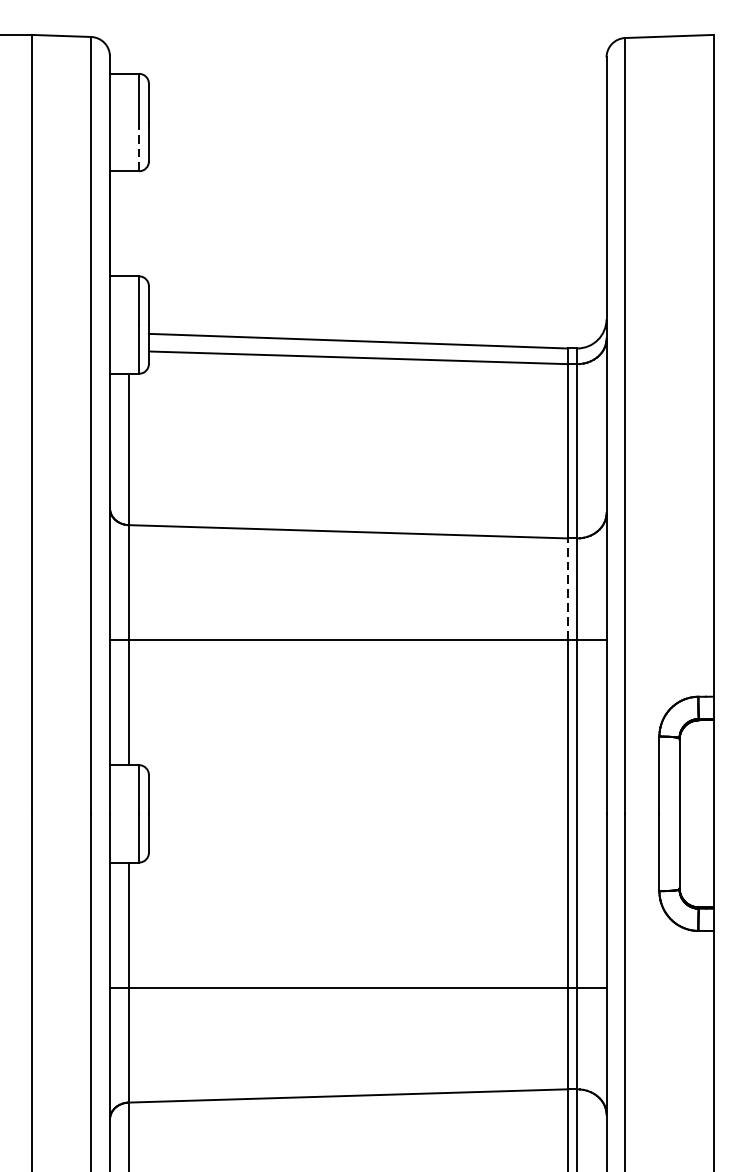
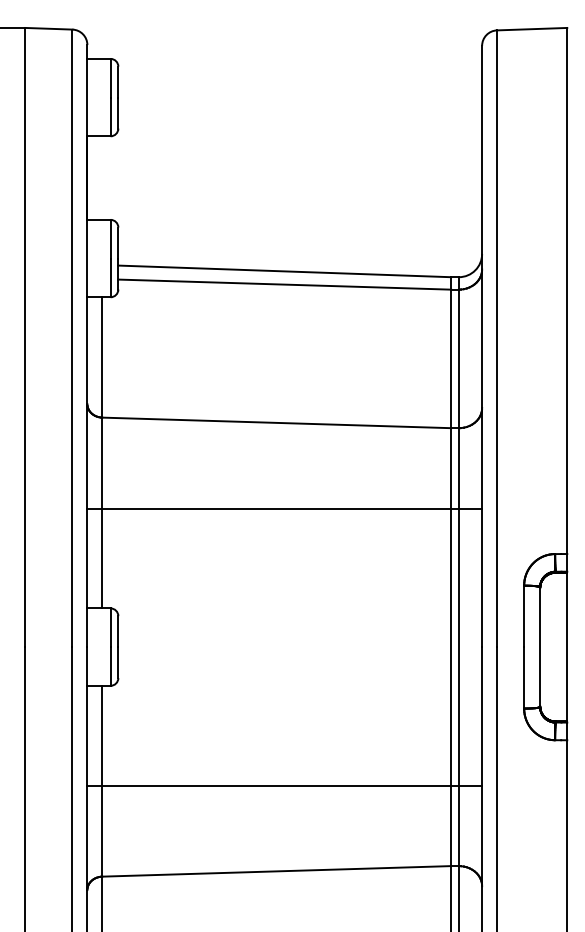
line: (139, 146) -> (110, 116), dashed -> solid
line: (568, 587) -> (451, 467), dashed -> solid

